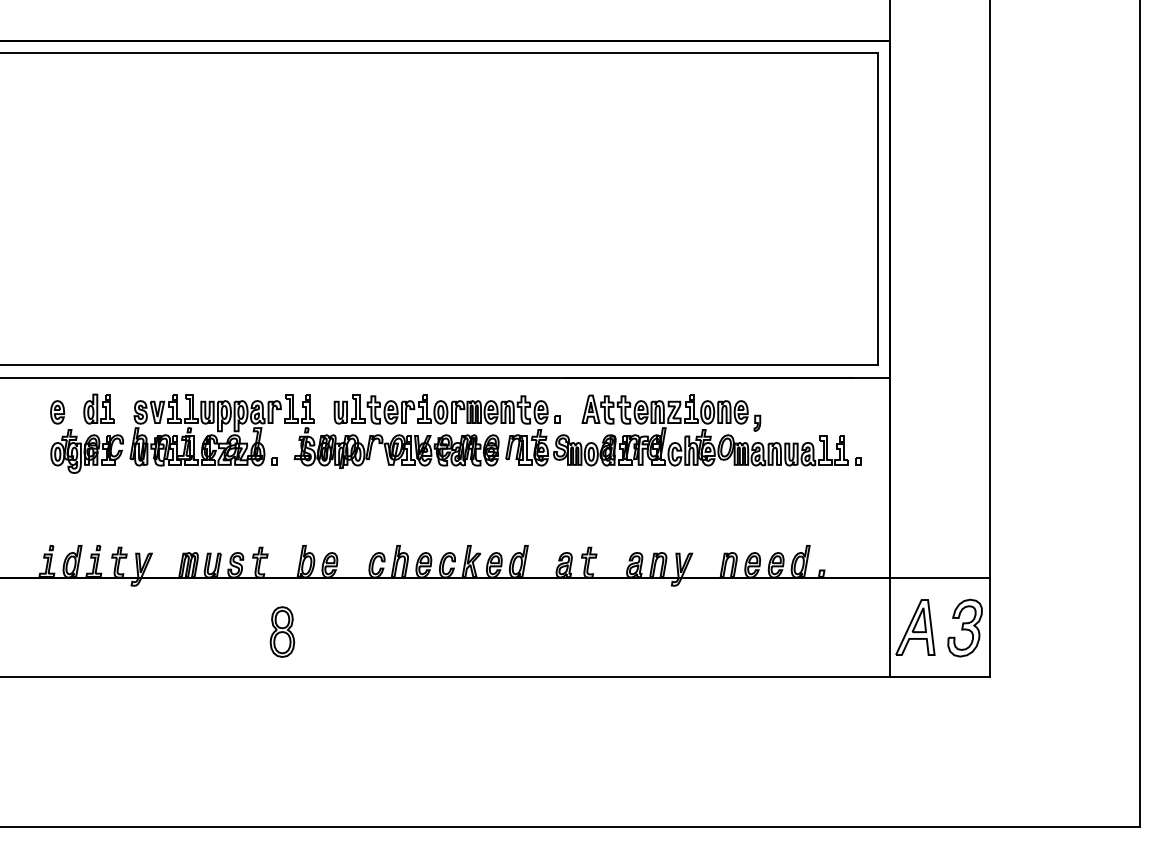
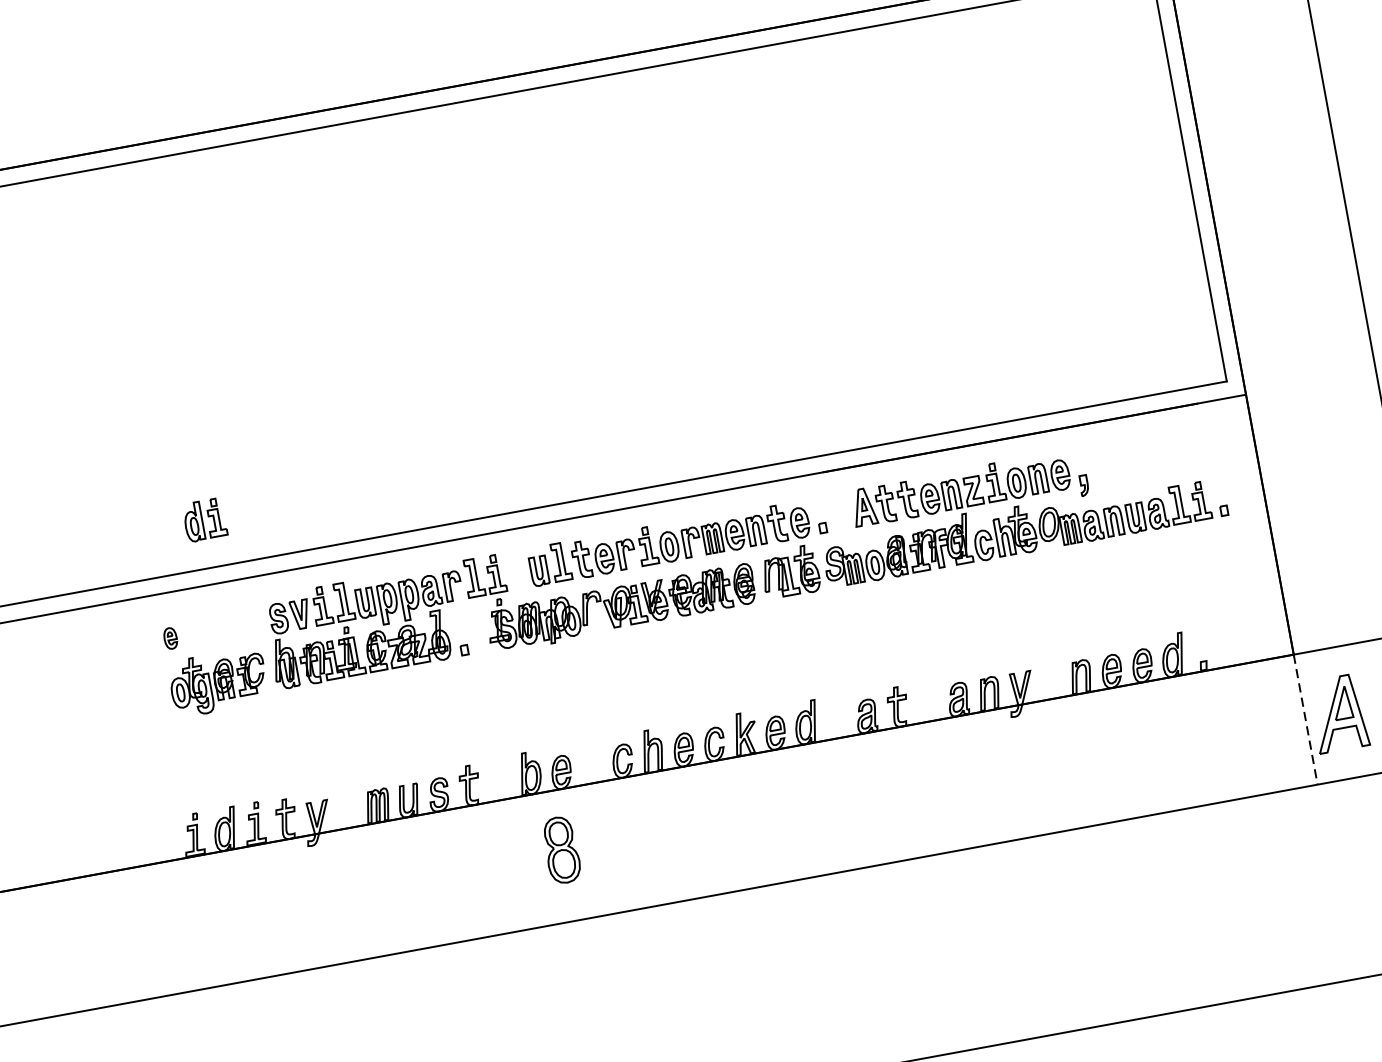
part: (98, 408) -> (203, 519), moved
part: (57, 412) -> (170, 638), size x0.7
line: (890, 627) -> (1306, 719), solid -> dashed
part: (282, 631) -> (561, 849), moved

